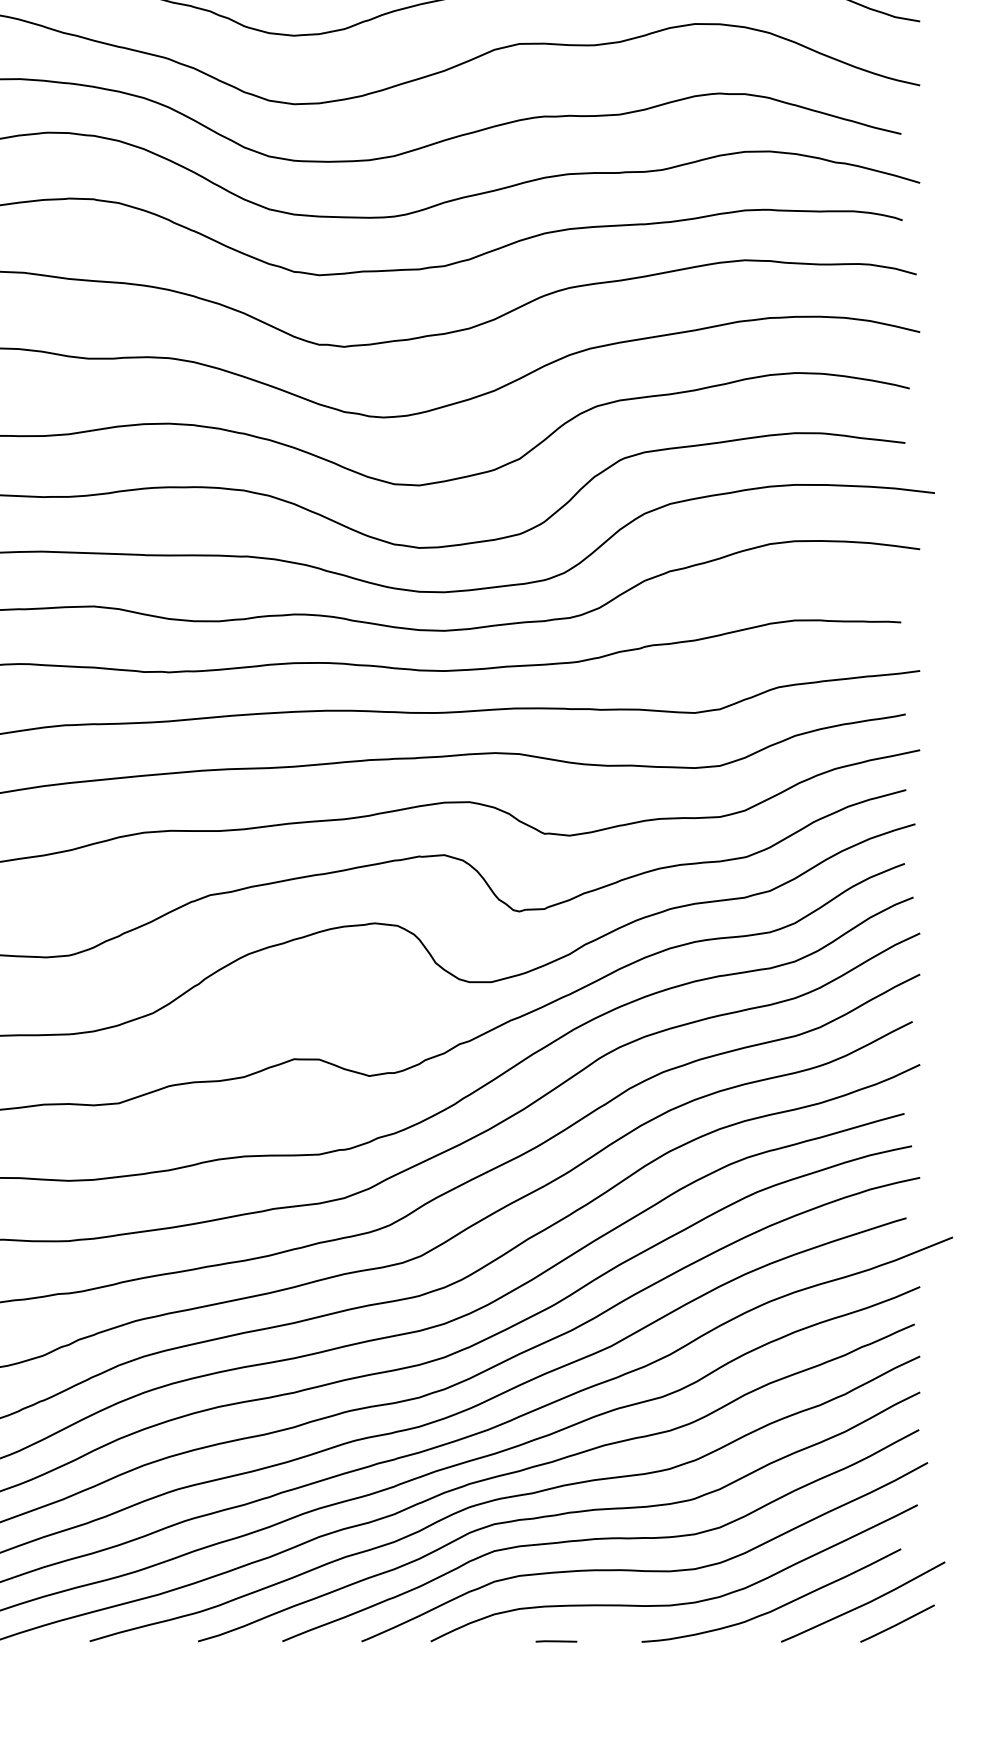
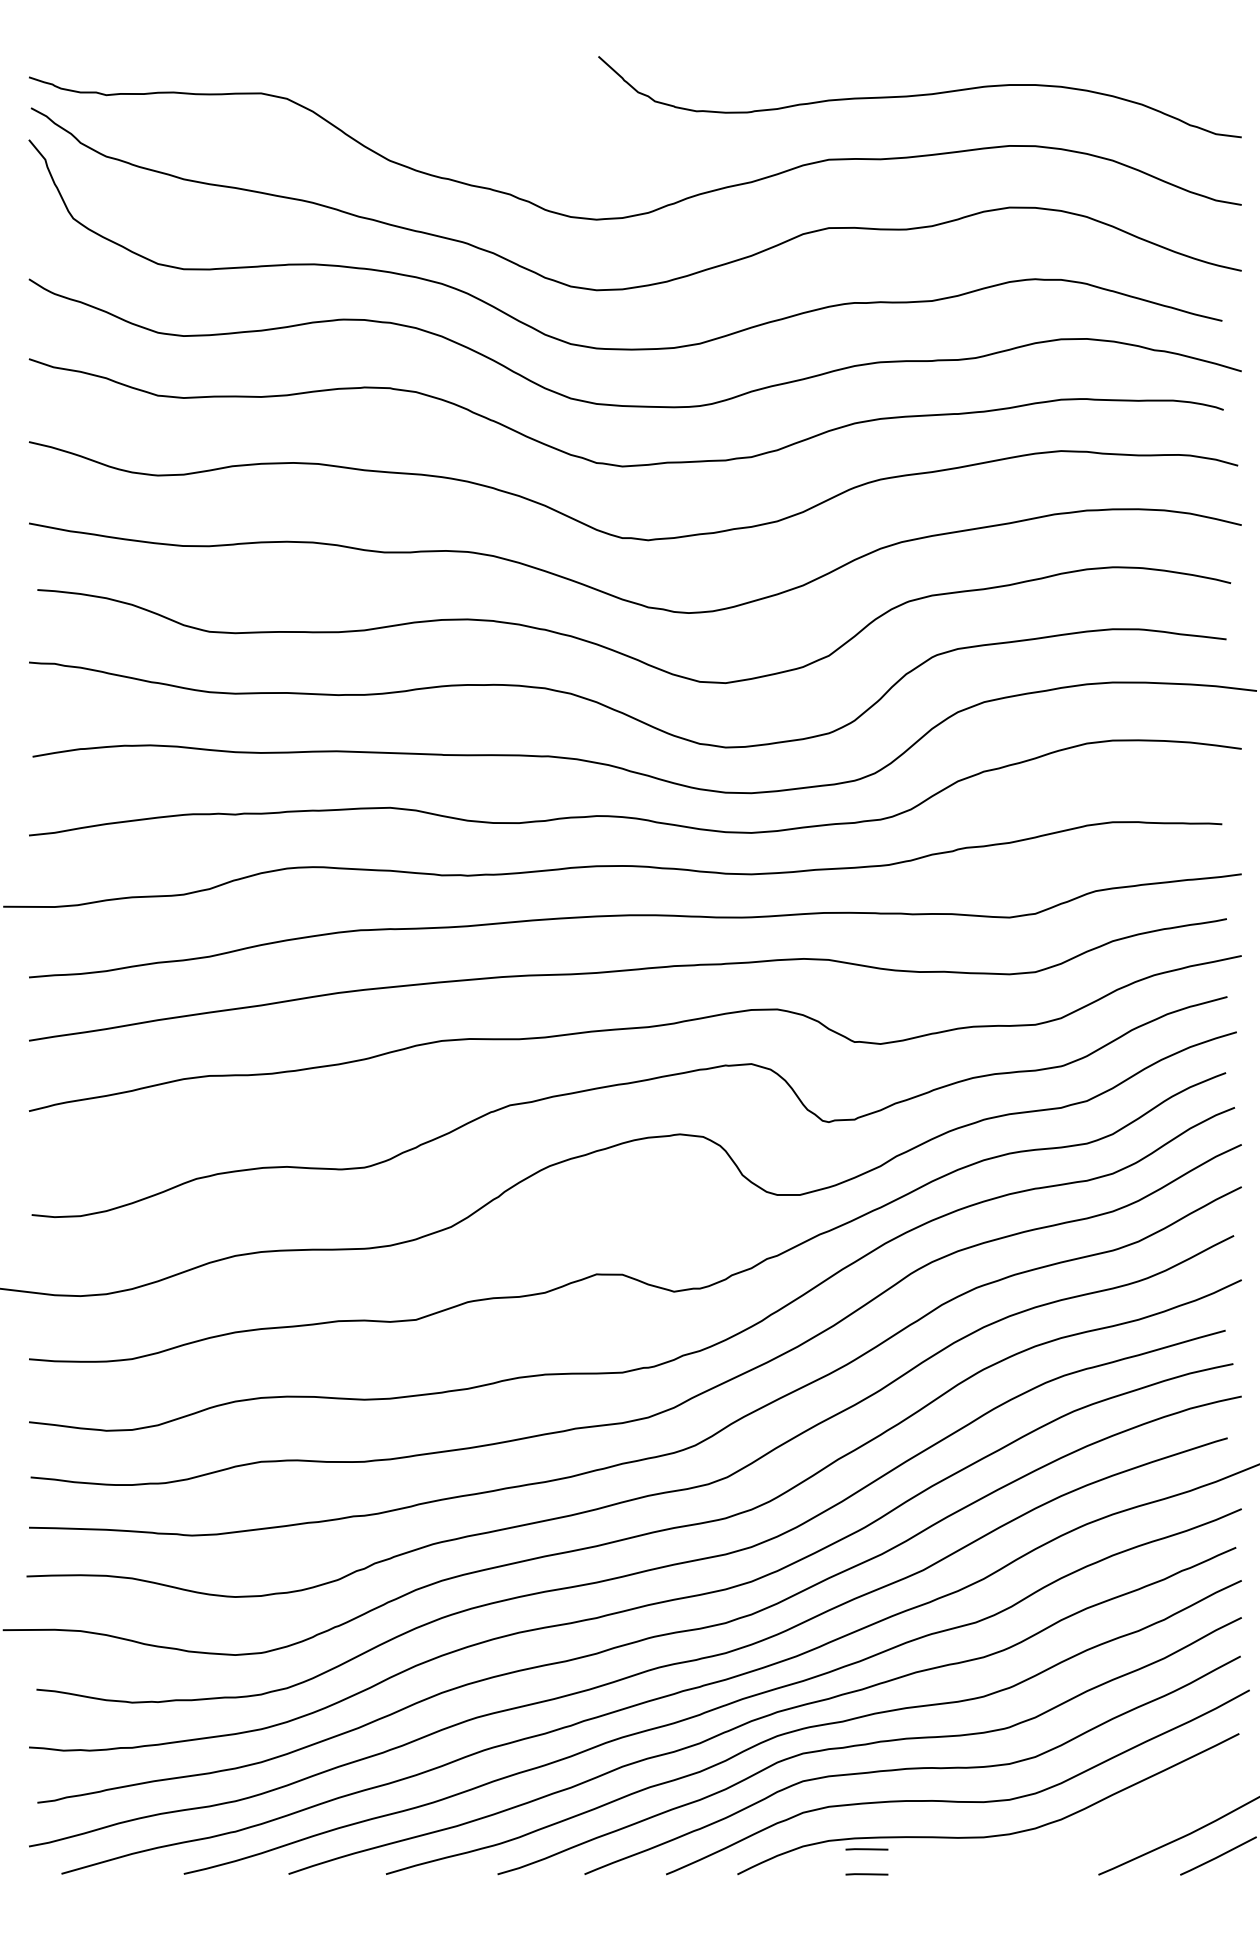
curve: (777, 1607) -> (1094, 1839), removed
line: (556, 1617) -> (866, 1849), added

